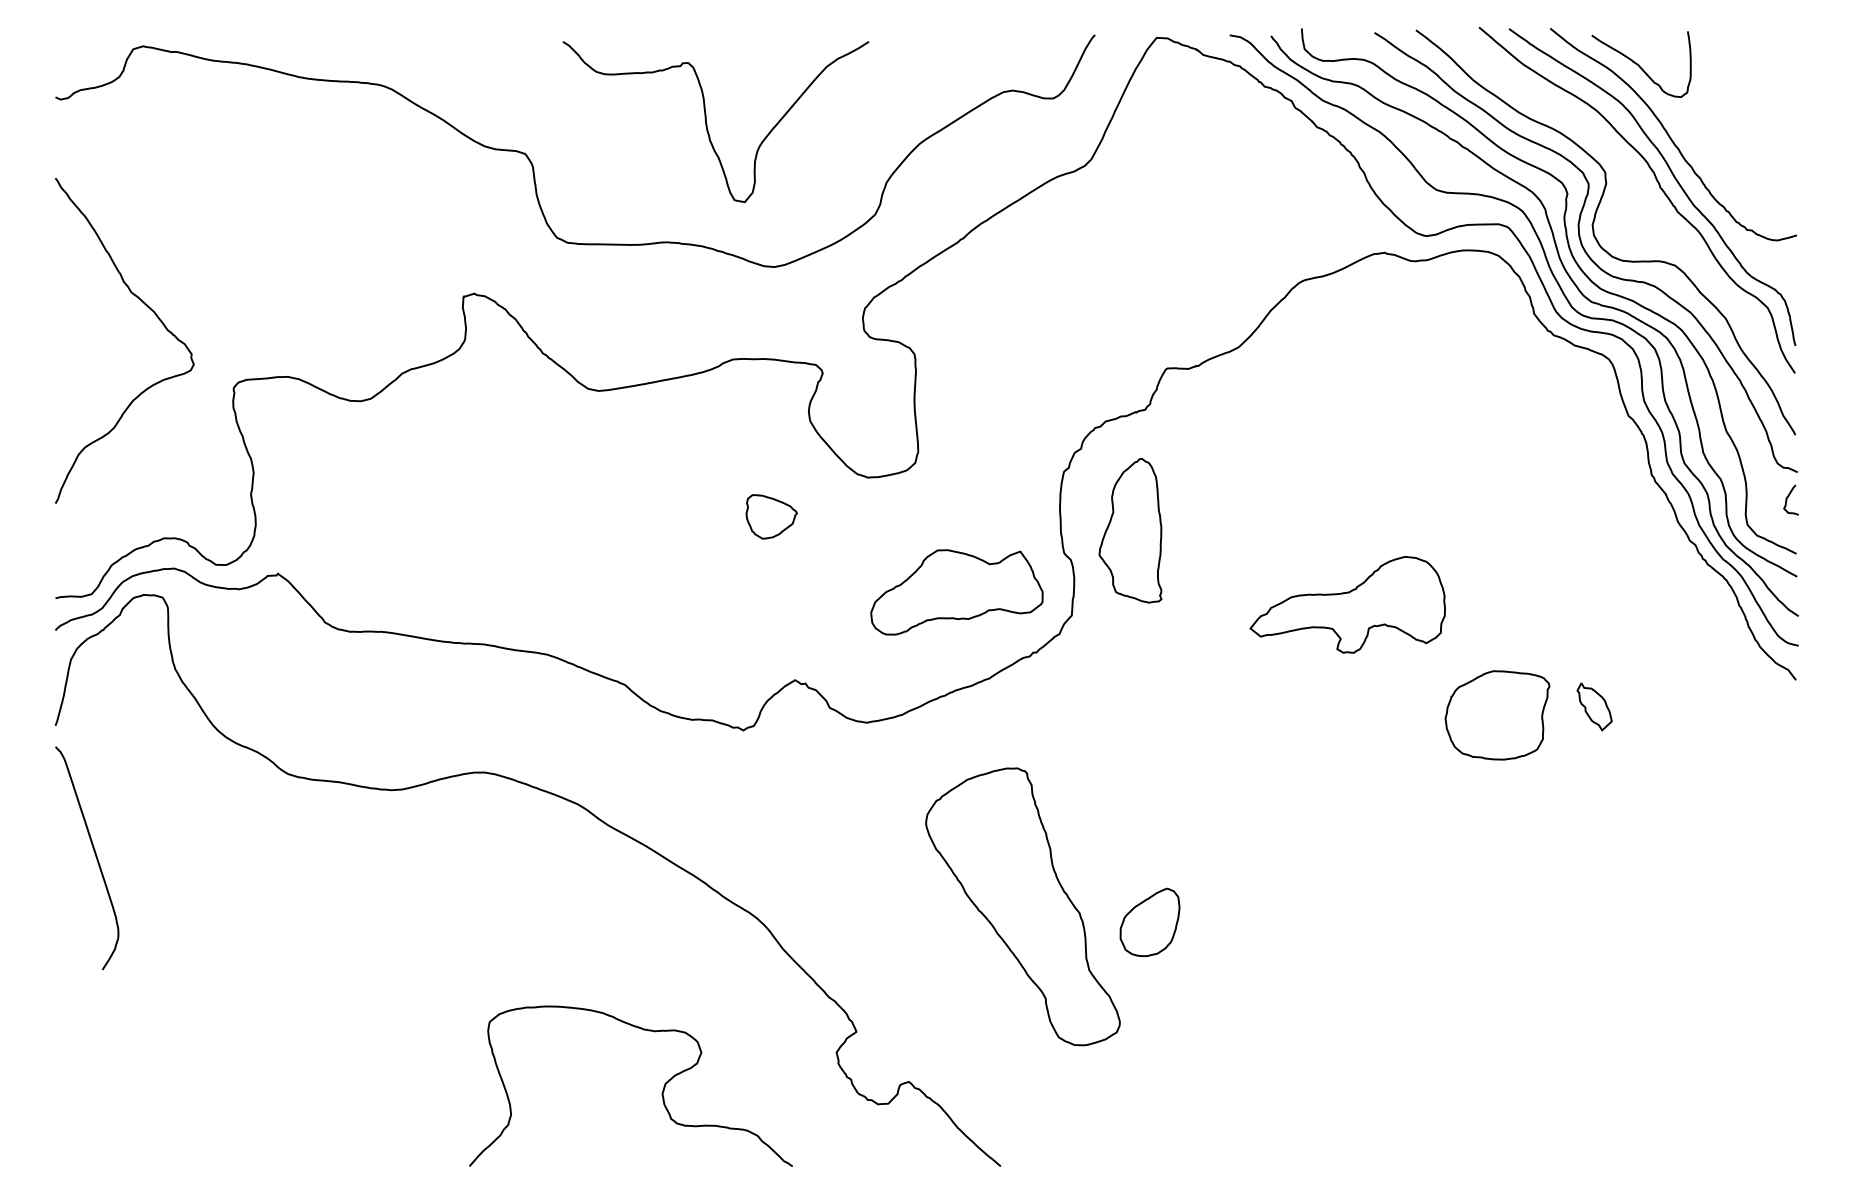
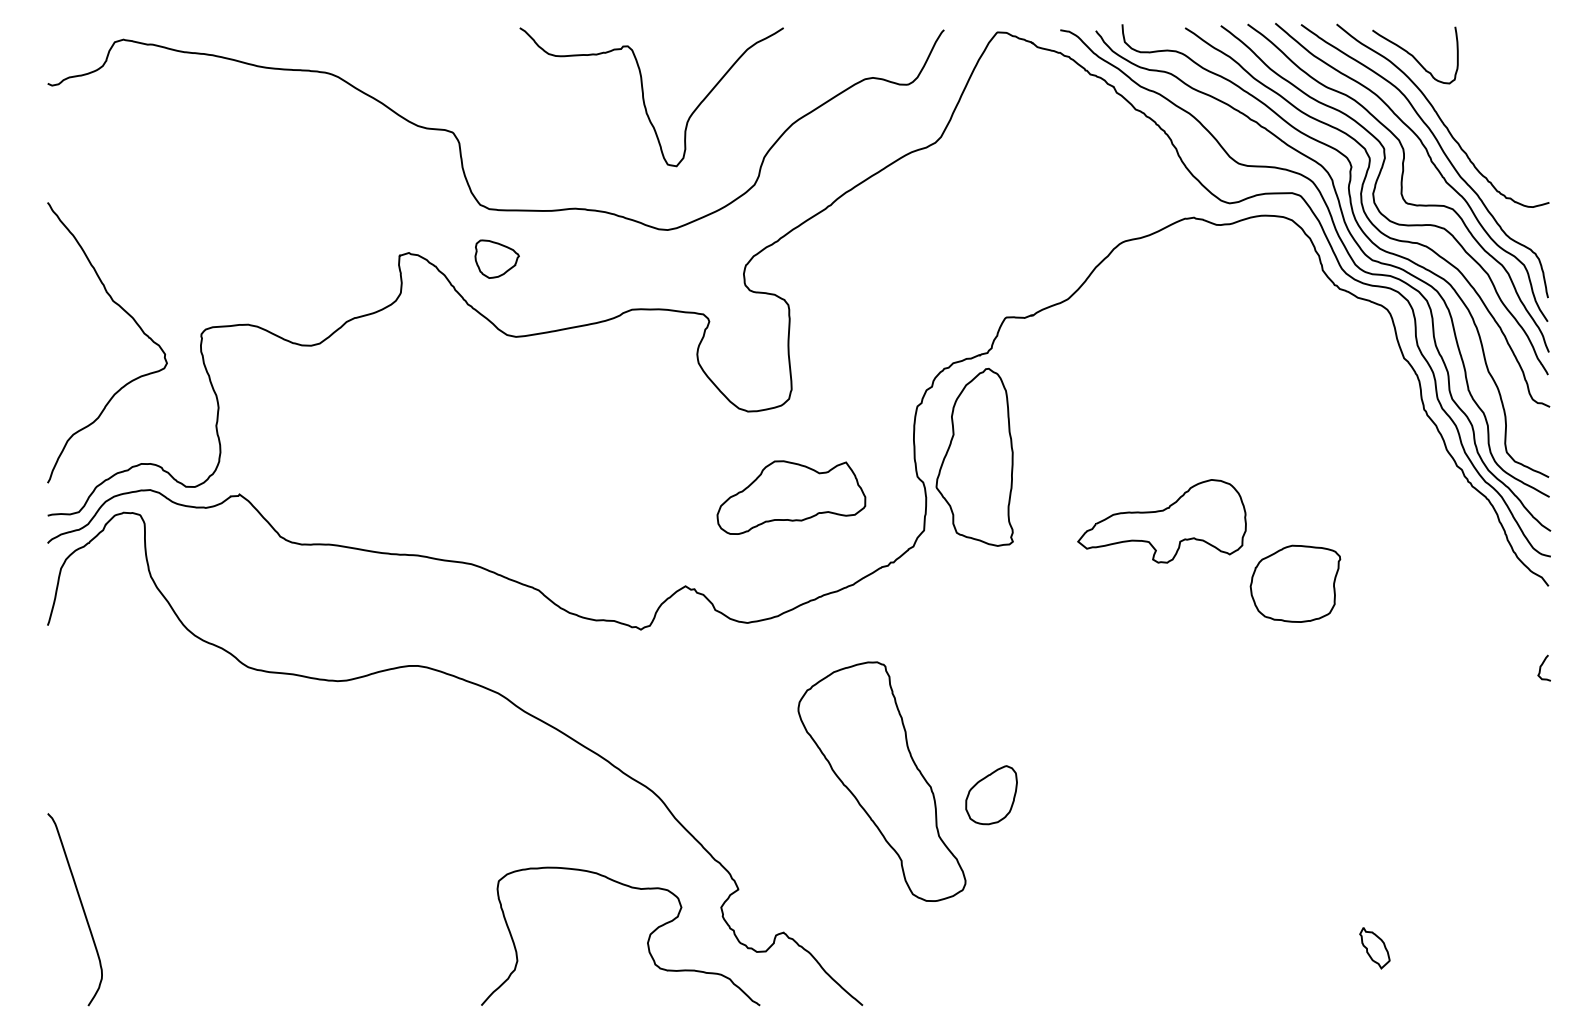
curve: (707, 123) -> (644, 98), moved
curve: (1624, 218) -> (1400, 188), added
curve: (157, 318) -> (135, 323), moved
curve: (1788, 497) -> (1542, 665), moved
part: (771, 516) -> (496, 258), moved
part: (1130, 530) -> (974, 457), size x1.43
part: (956, 592) -> (791, 497), moved
part: (1594, 706) -> (1374, 947), moved
part: (1497, 715) -> (1295, 583), moved
curve: (94, 854) -> (81, 906), moved
curve: (661, 1093) -> (647, 942), moved

